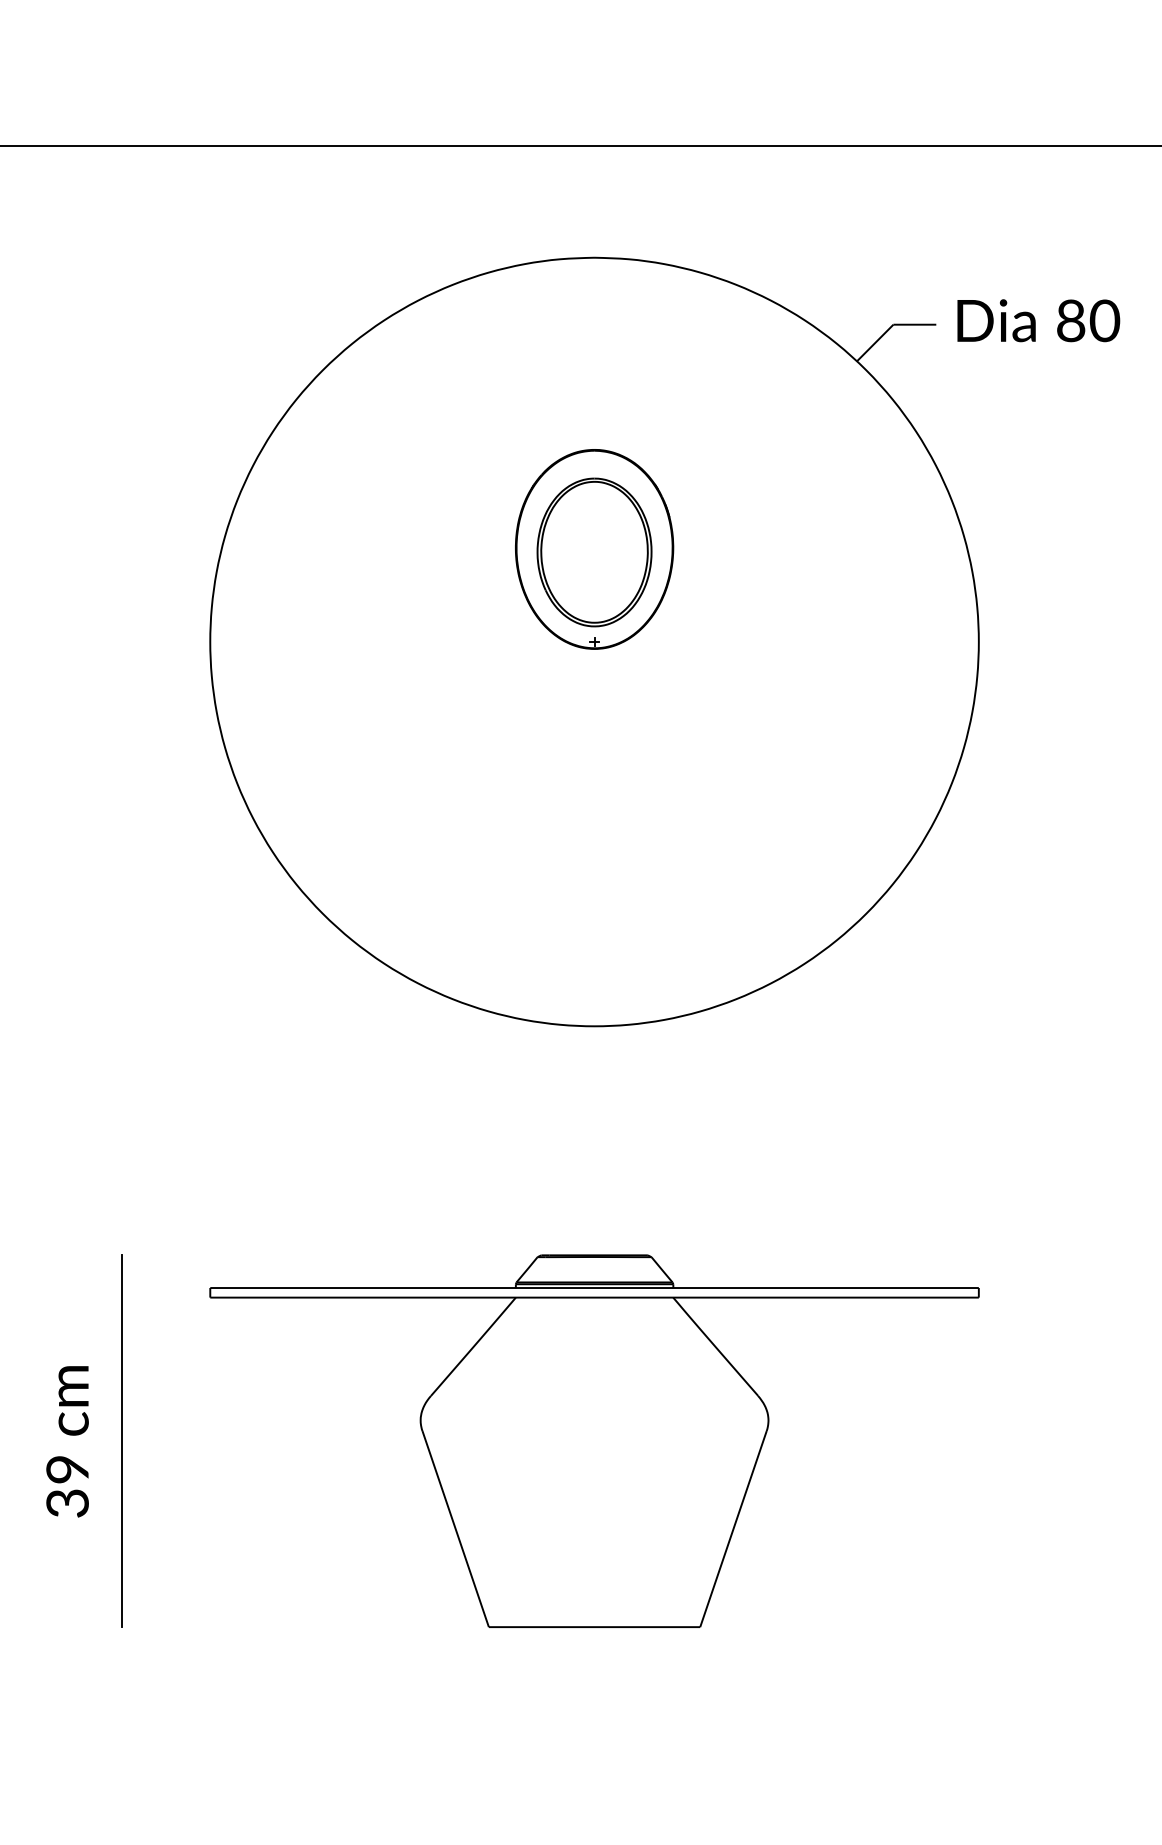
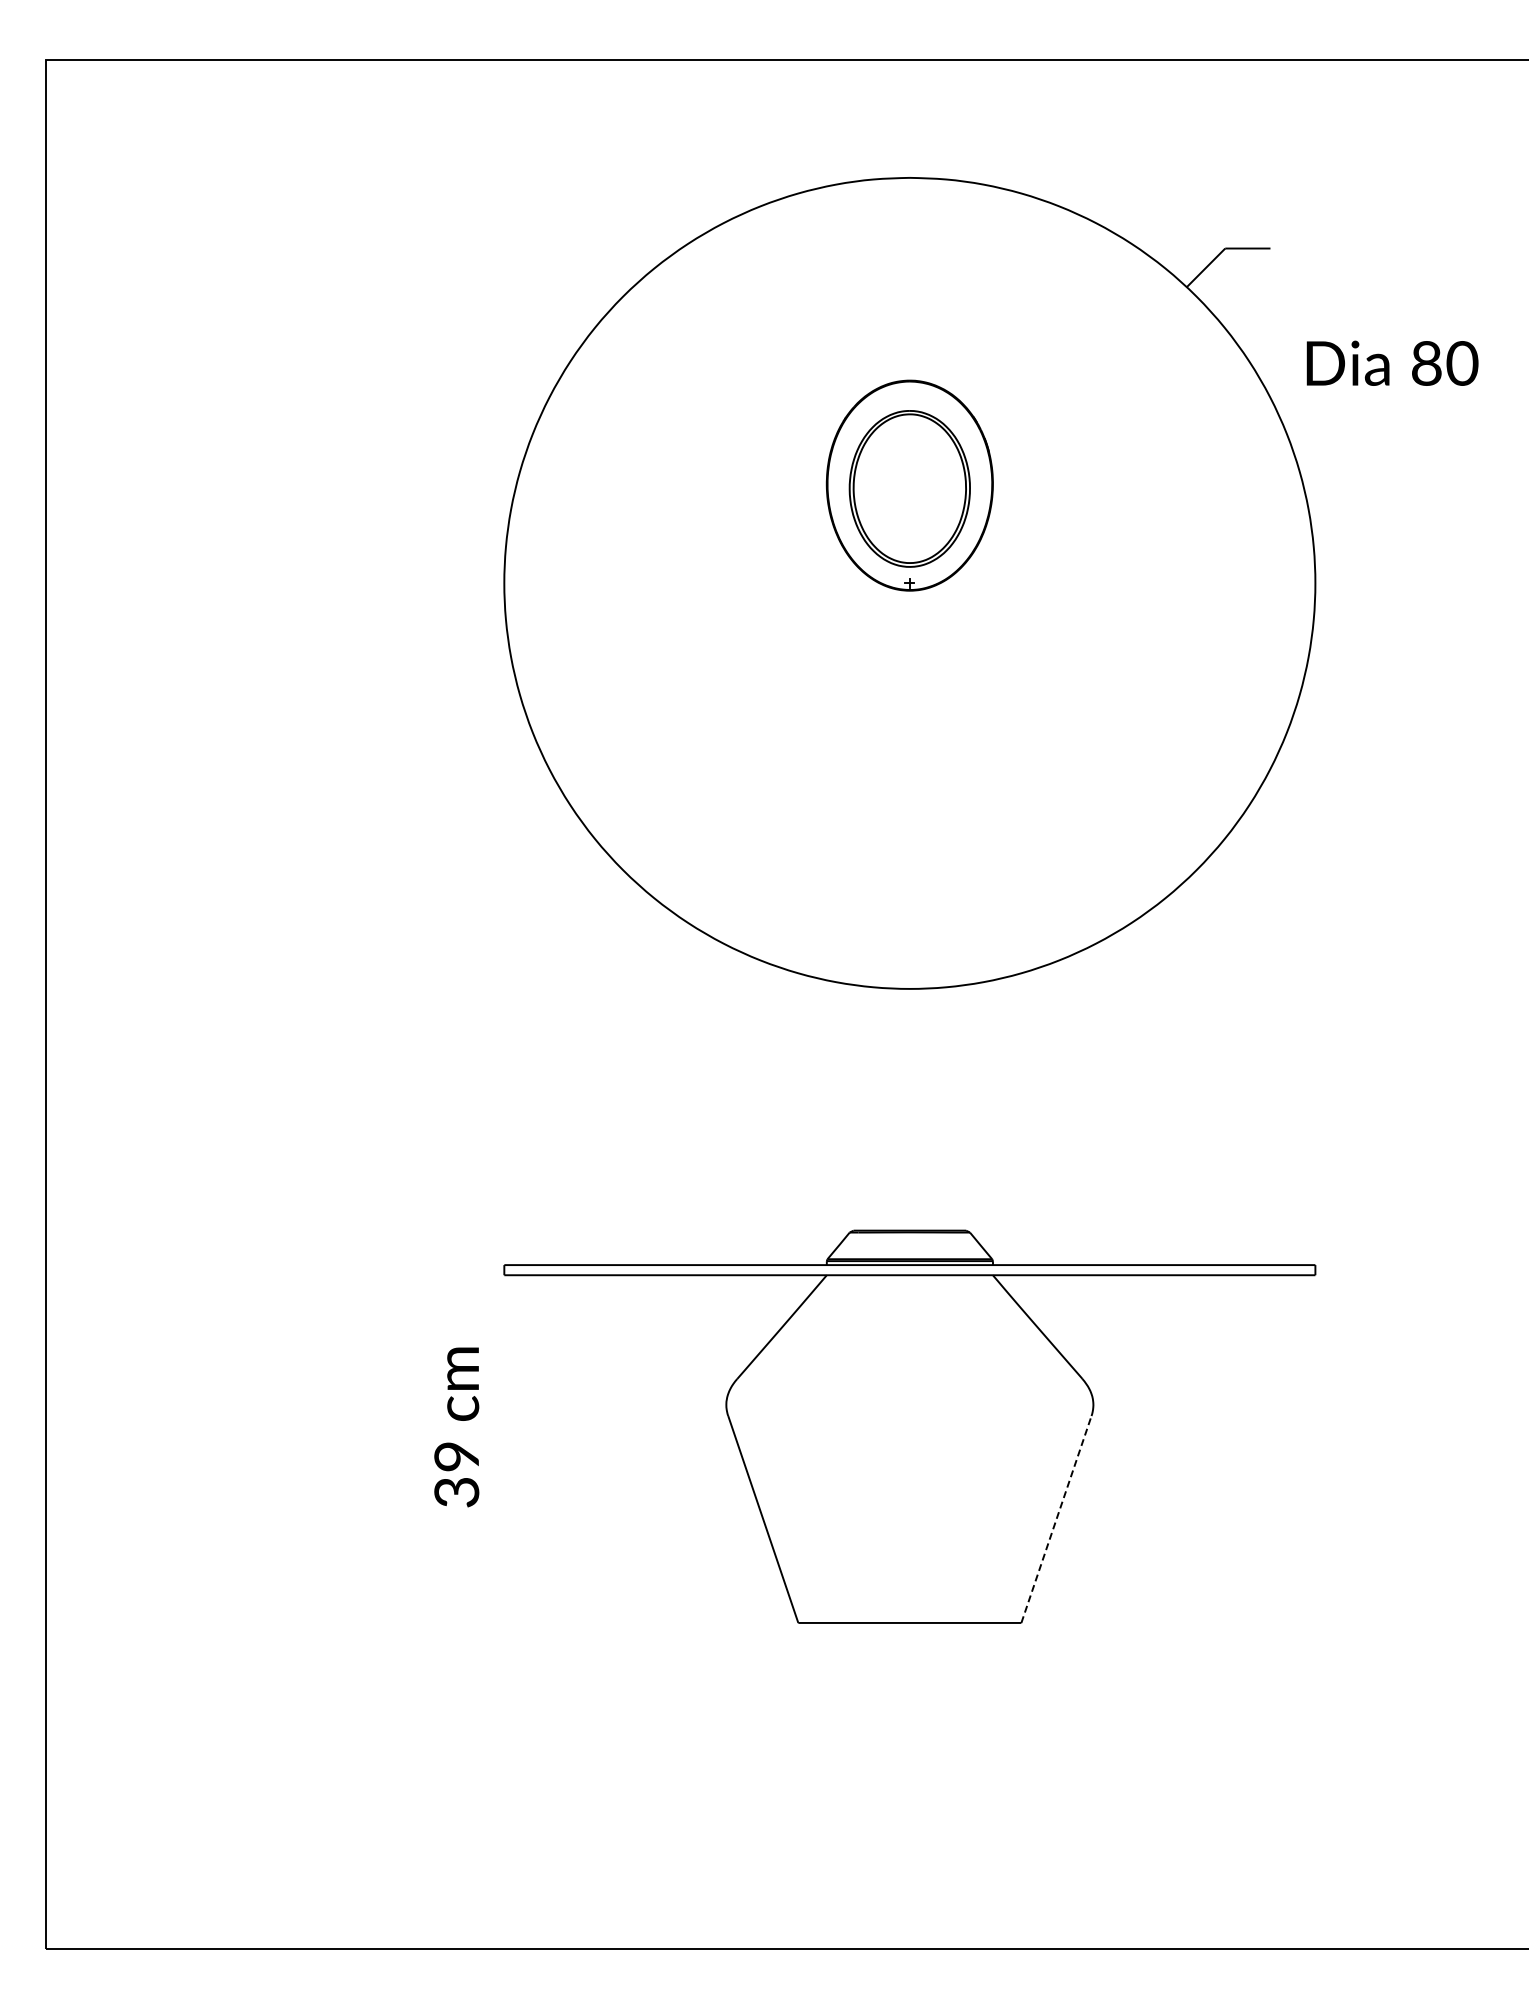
text: (1038, 319) -> (1392, 362), moved
line: (122, 1440) -> (411, 1426), removed
text: (67, 1441) -> (456, 1427), moved
line: (733, 1529) -> (1056, 1519), solid -> dashed

